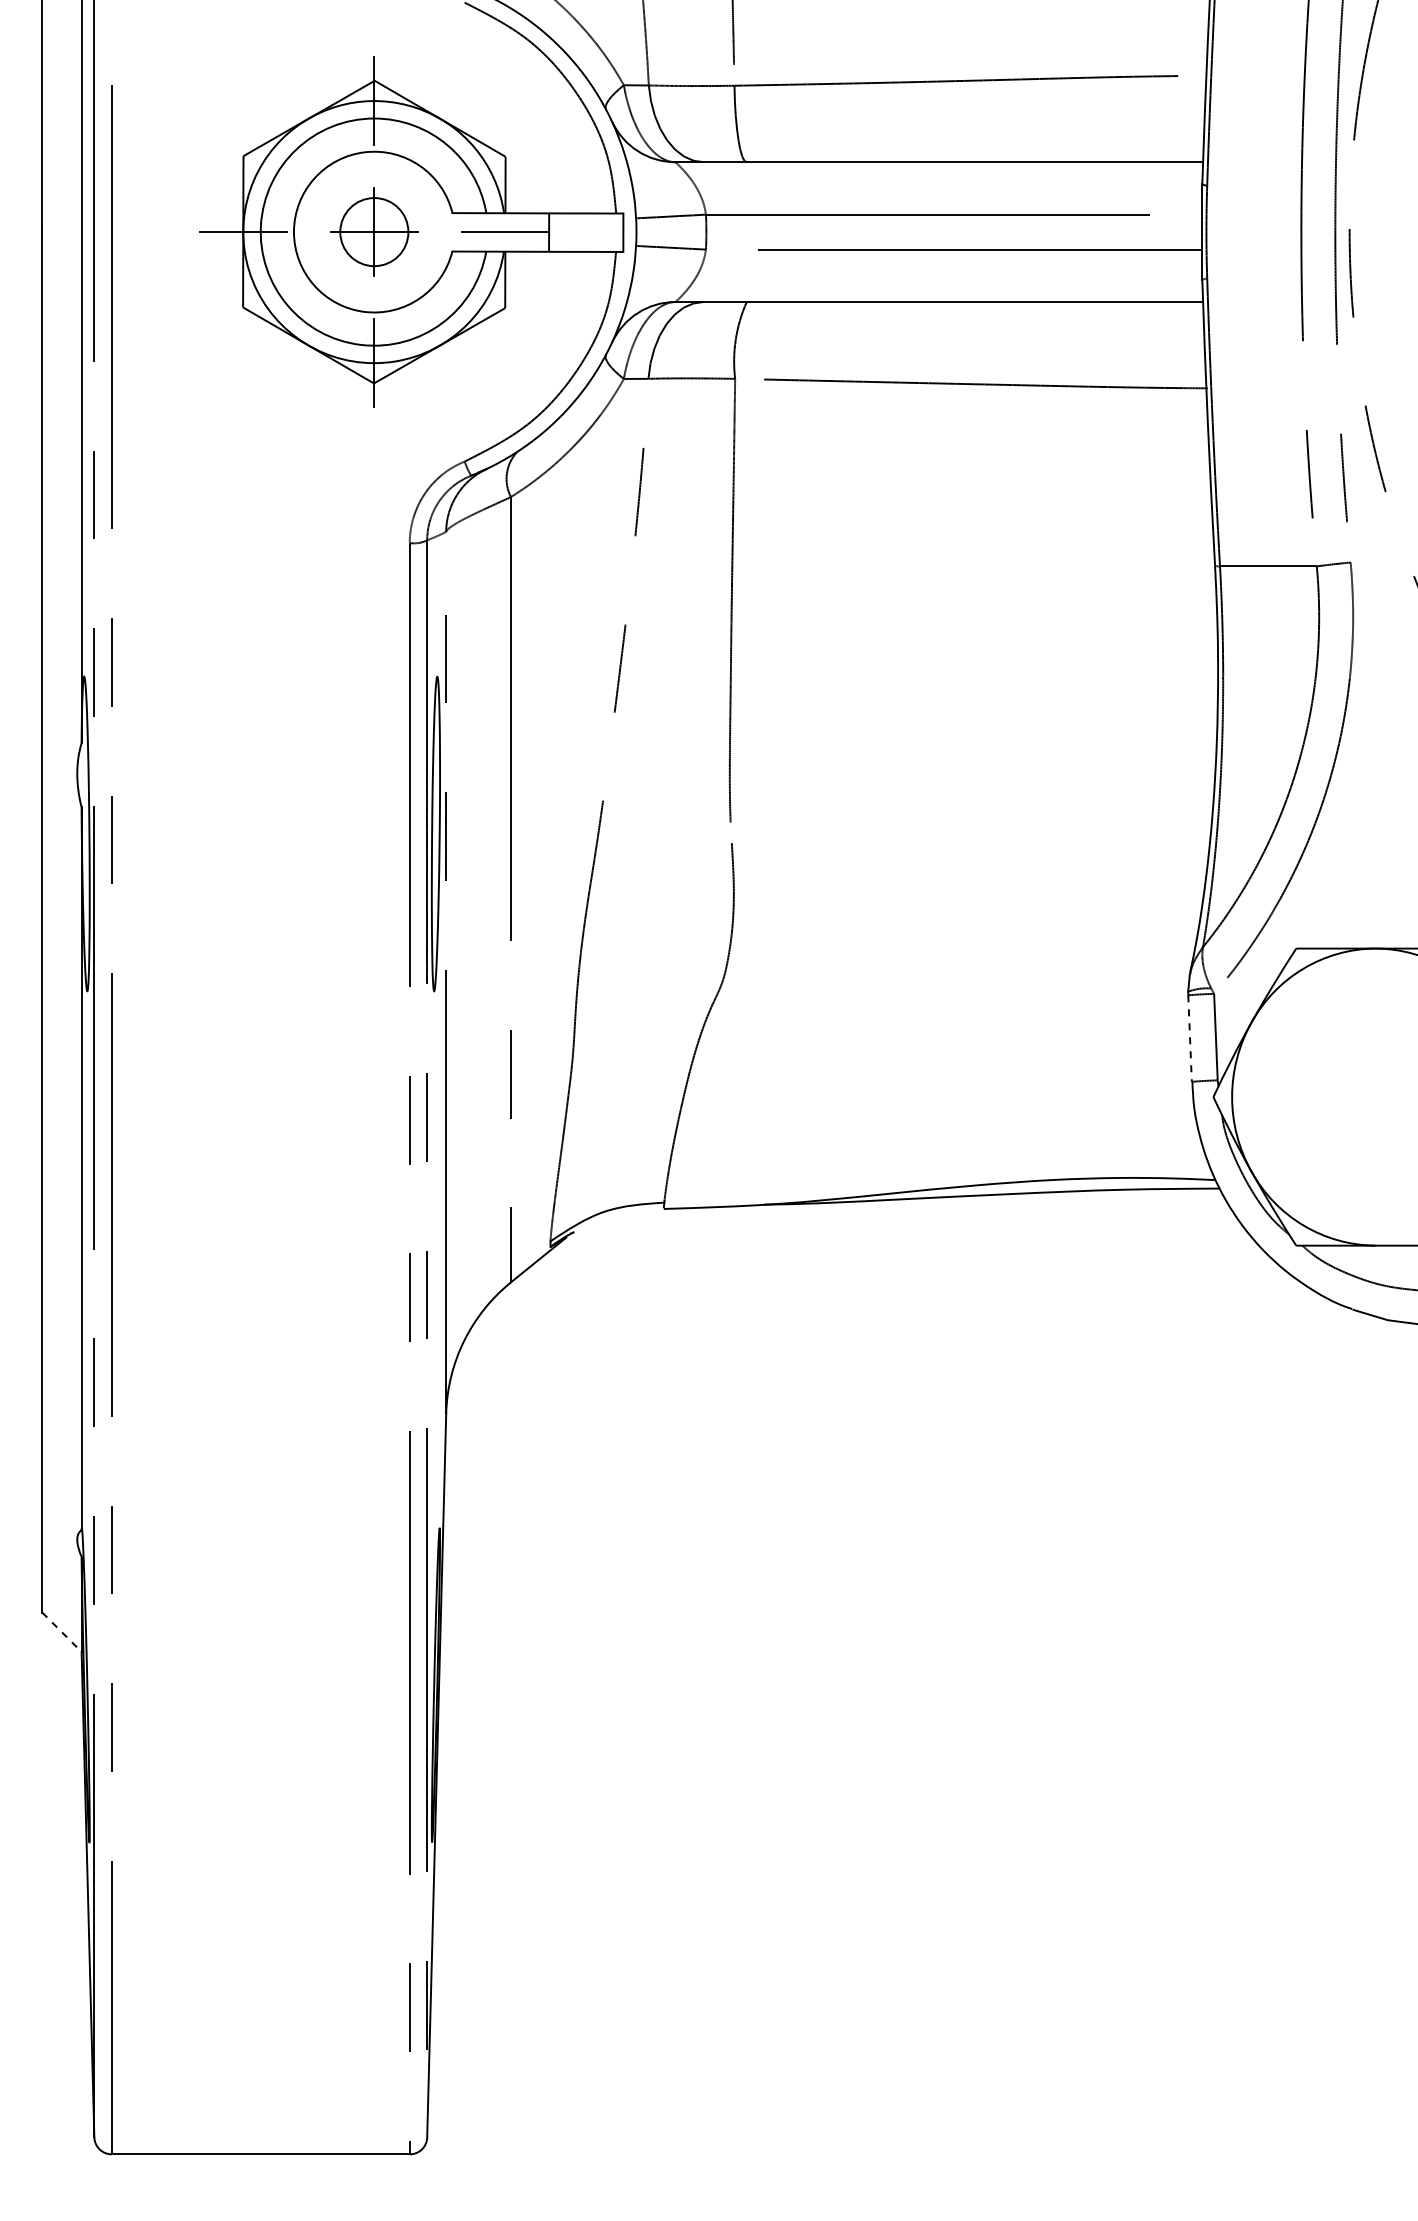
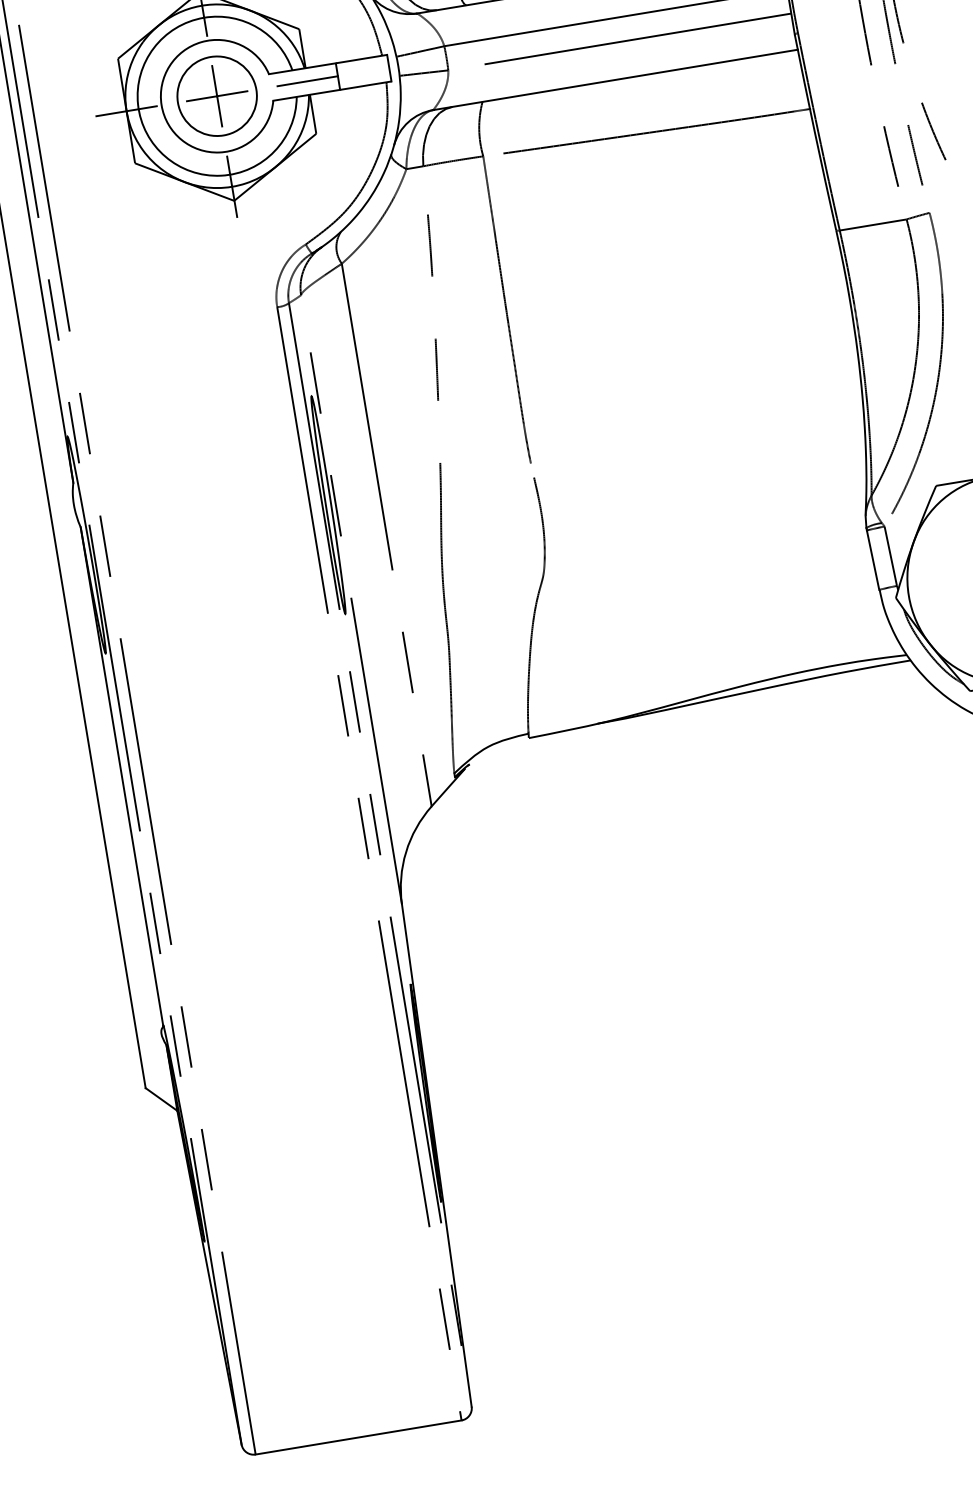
circle: (374, 231) -> (217, 95), size x1.67
line: (1190, 1039) -> (873, 560), dashed -> solid
line: (61, 1632) -> (161, 1099), dashed -> solid

